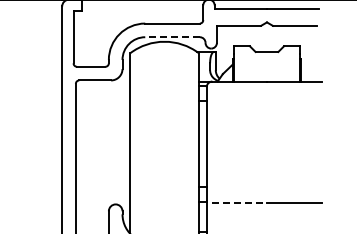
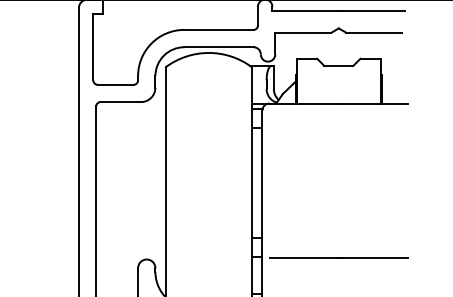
line: (172, 37) -> (218, 47), dashed -> solid
line: (240, 203) -> (305, 258), dashed -> solid

